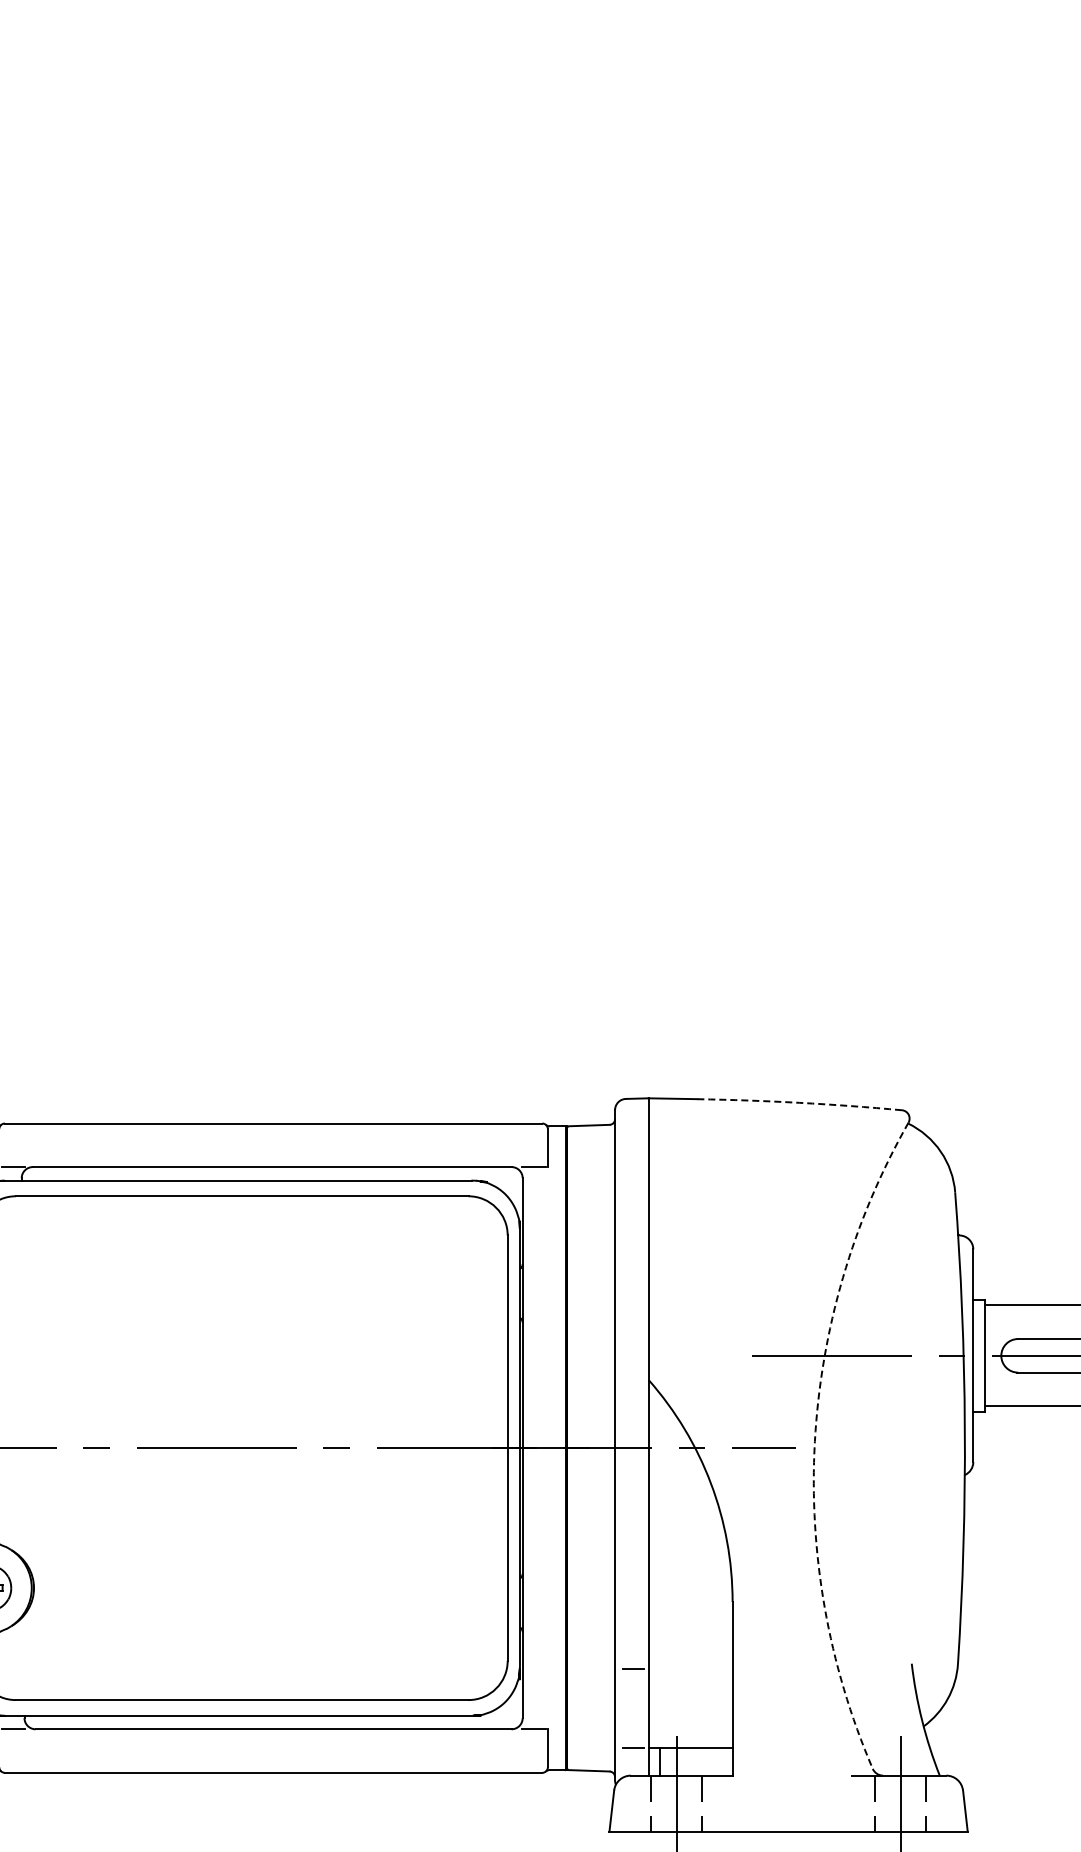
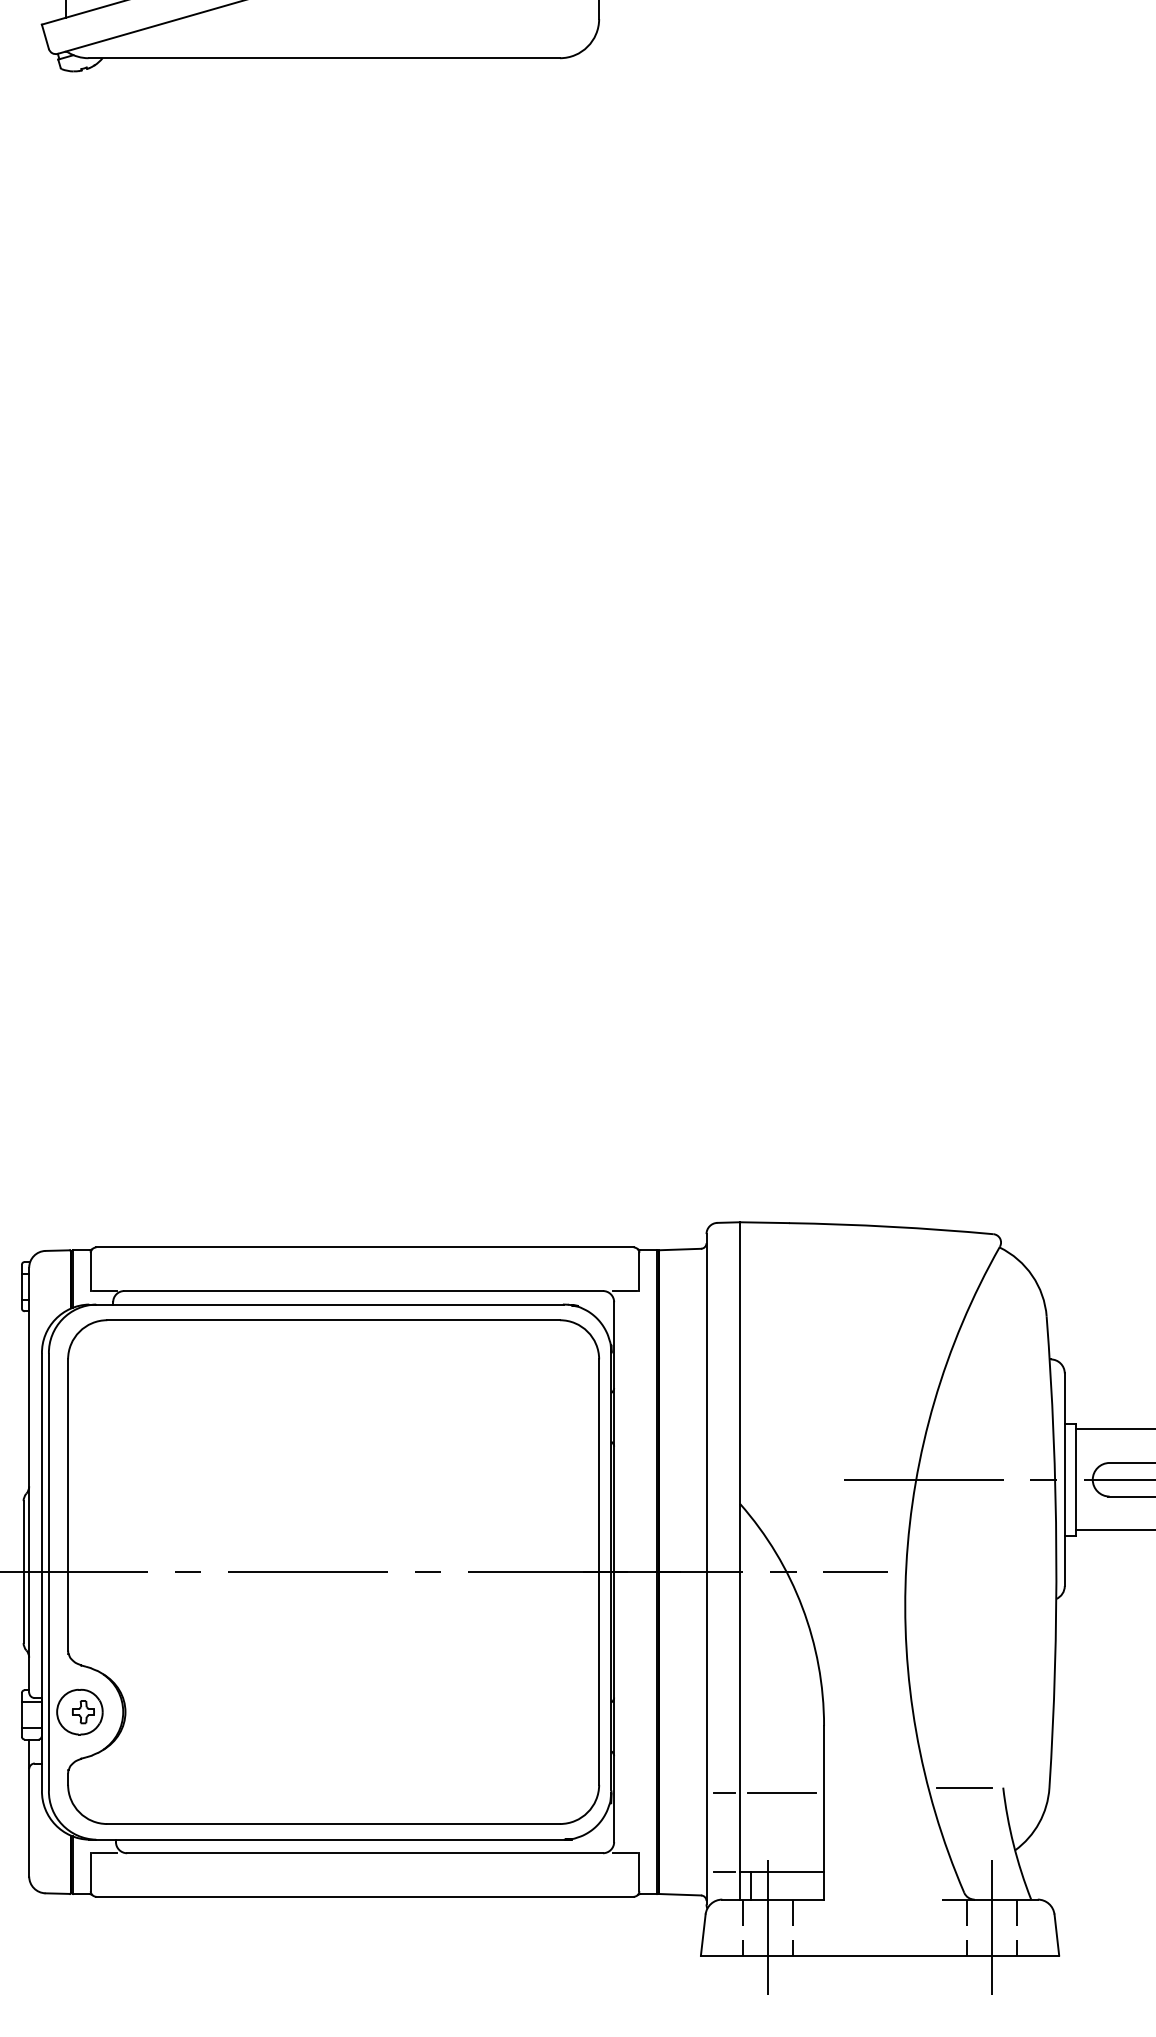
arc: (800, 1102) -> (891, 1226), dashed -> solid
arc: (815, 1441) -> (906, 1565), dashed -> solid
line: (873, 1663) -> (964, 1787), added
line: (690, 1669) -> (781, 1793), added

